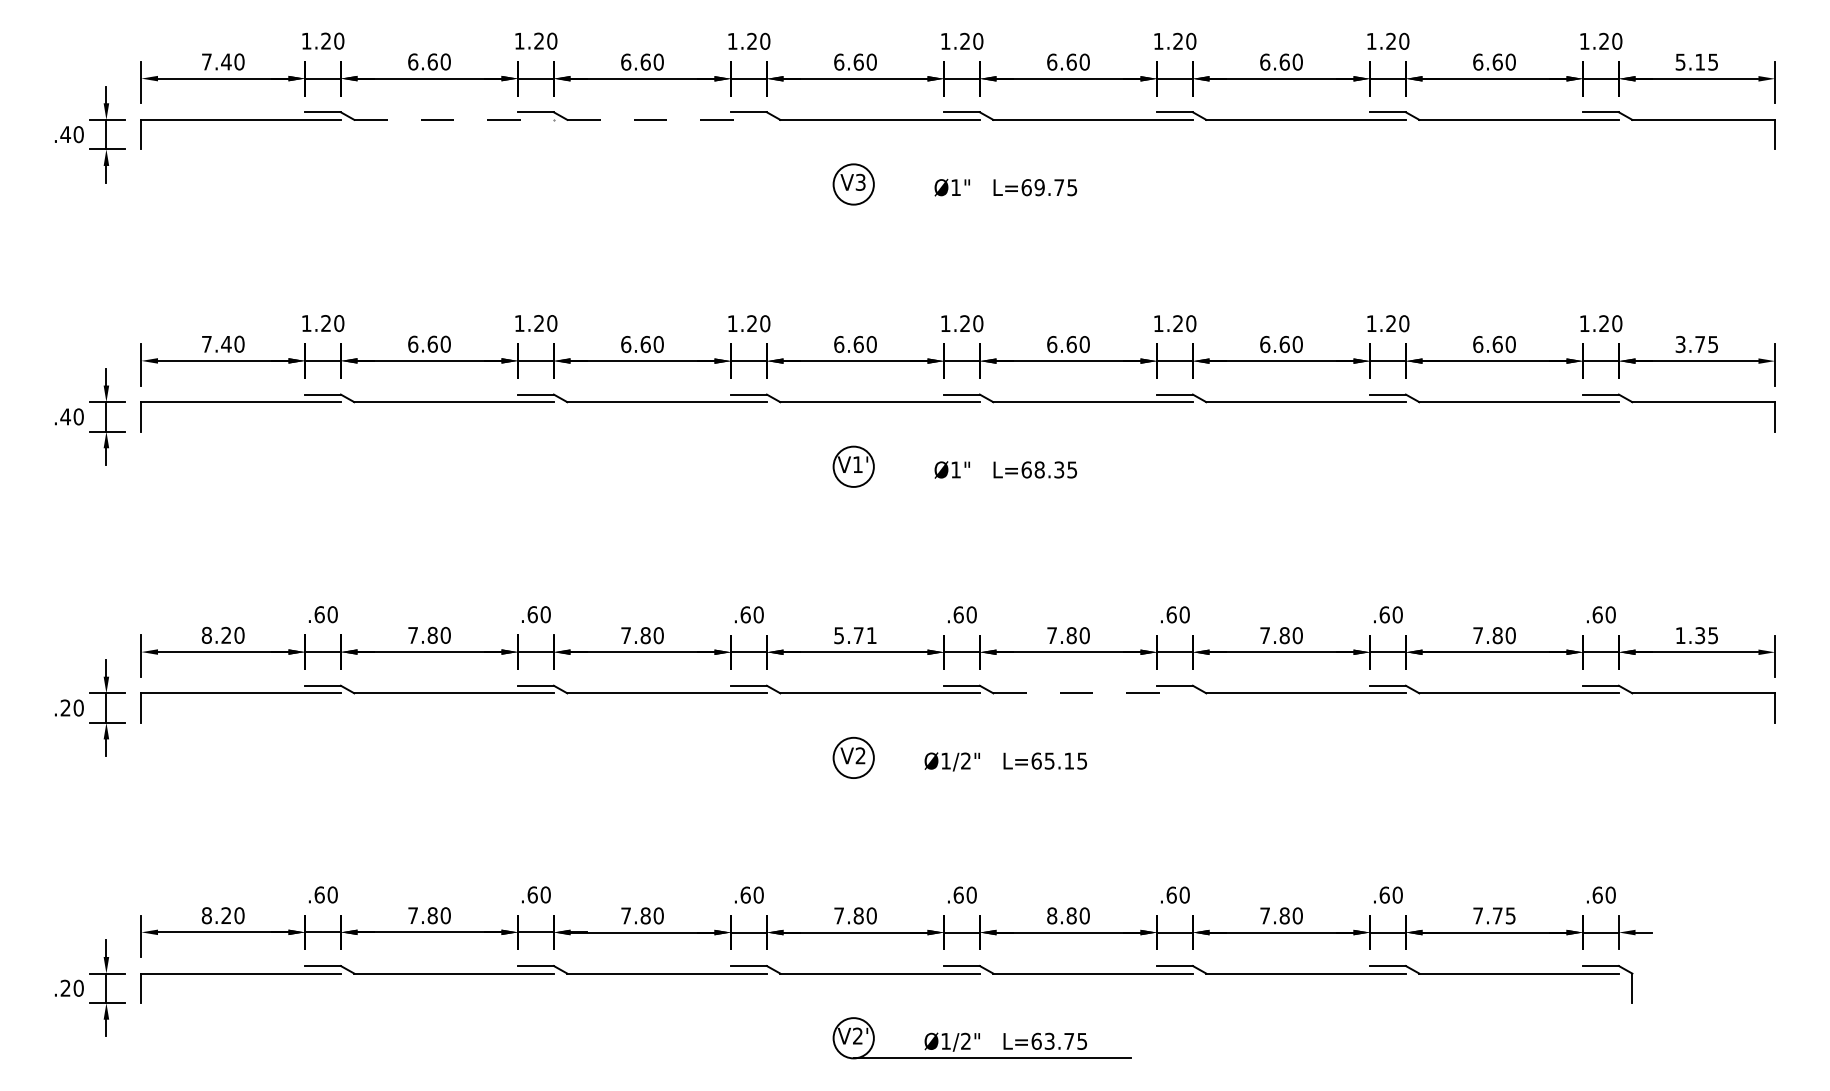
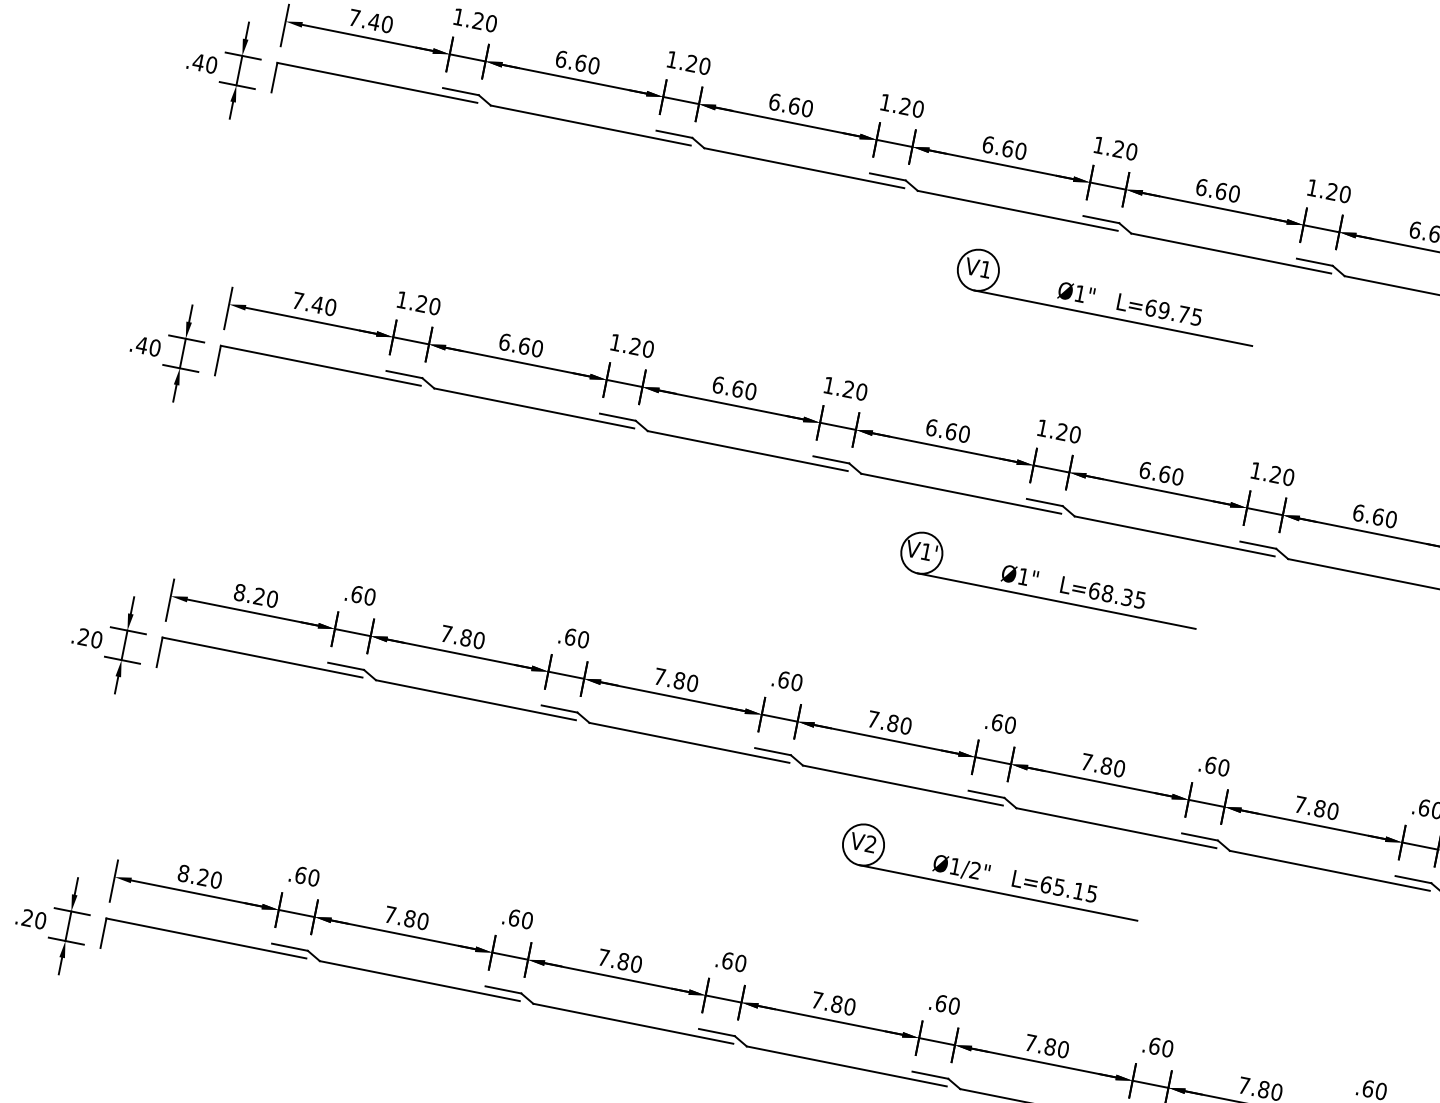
line: (454, 119) -> (591, 125), dashed -> solid
line: (667, 119) -> (804, 167), dashed -> solid
text: (860, 181) -> (985, 268), V3 -> V1
line: (991, 204) -> (1112, 317), added
line: (991, 486) -> (1055, 600), added
text: (855, 635) -> (889, 722), 5.71 -> 7.80
line: (1093, 693) -> (1116, 828), dashed -> solid
line: (991, 778) -> (997, 893), added
text: (1052, 915) -> (1031, 1042), 8.80 -> 7.80

